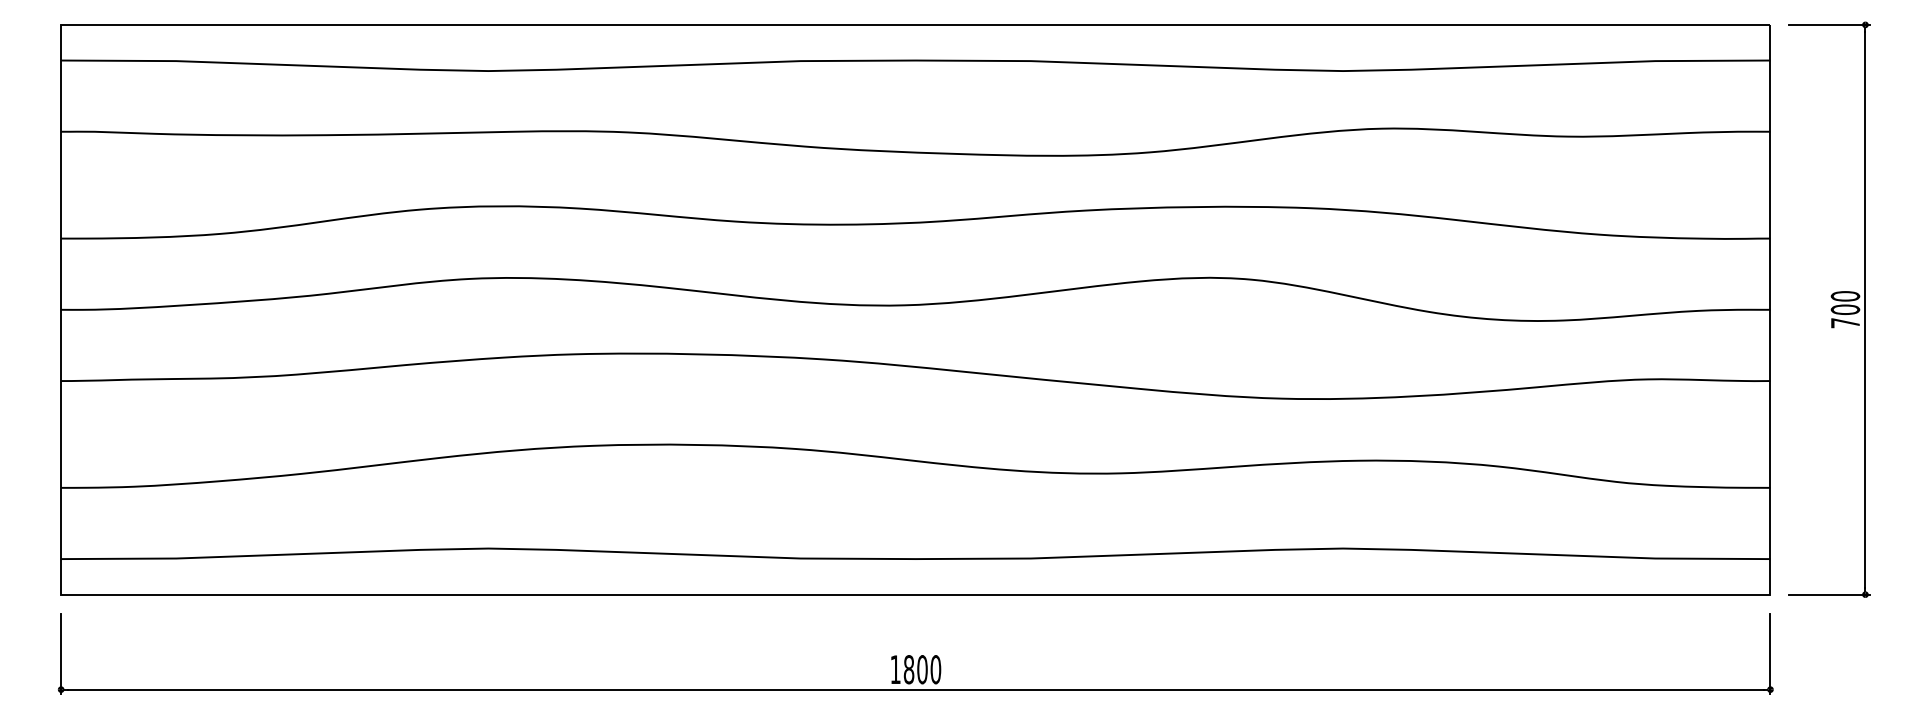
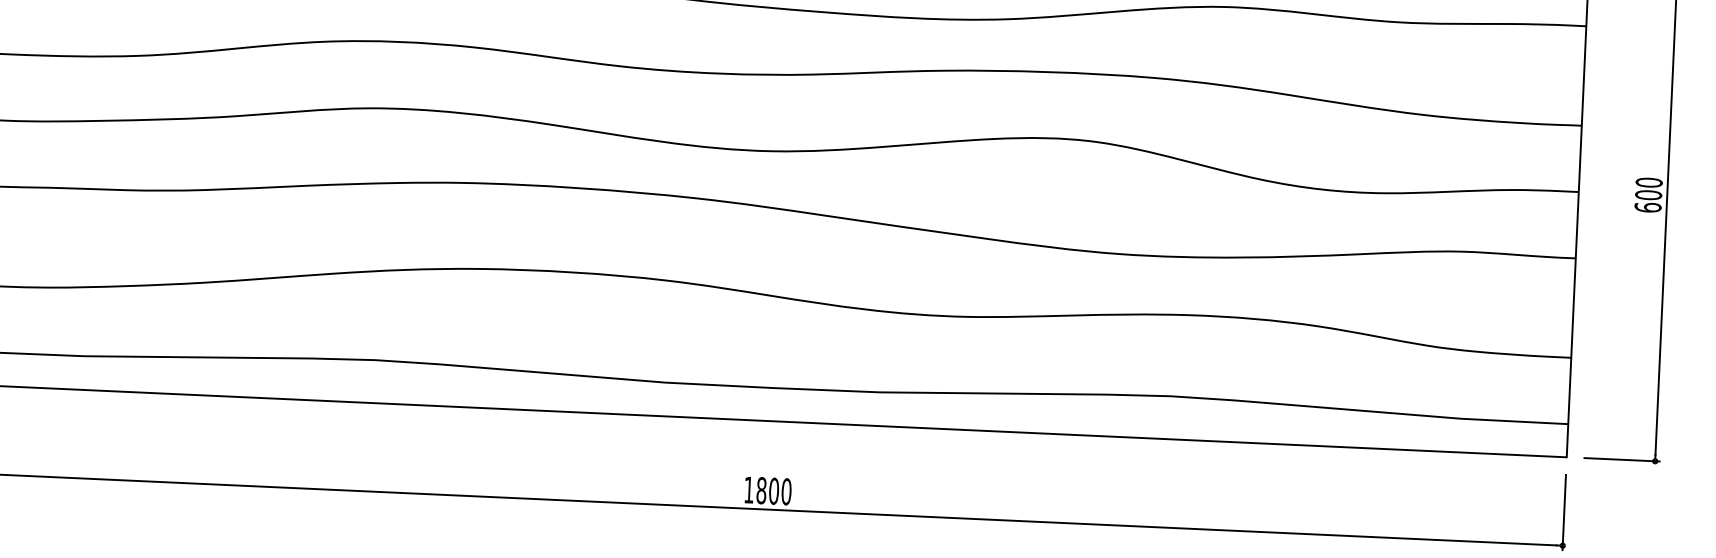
text: (1845, 322) -> (1648, 207), 700 -> 600

